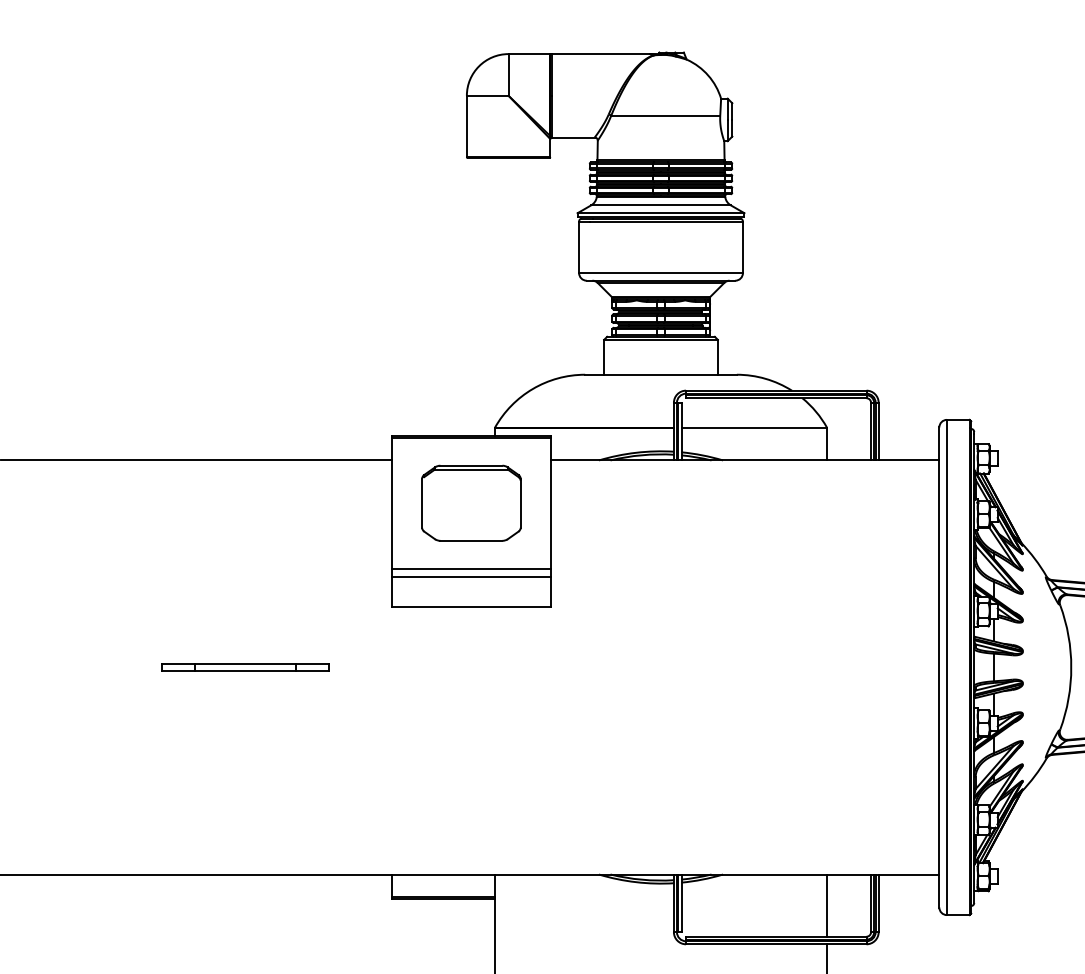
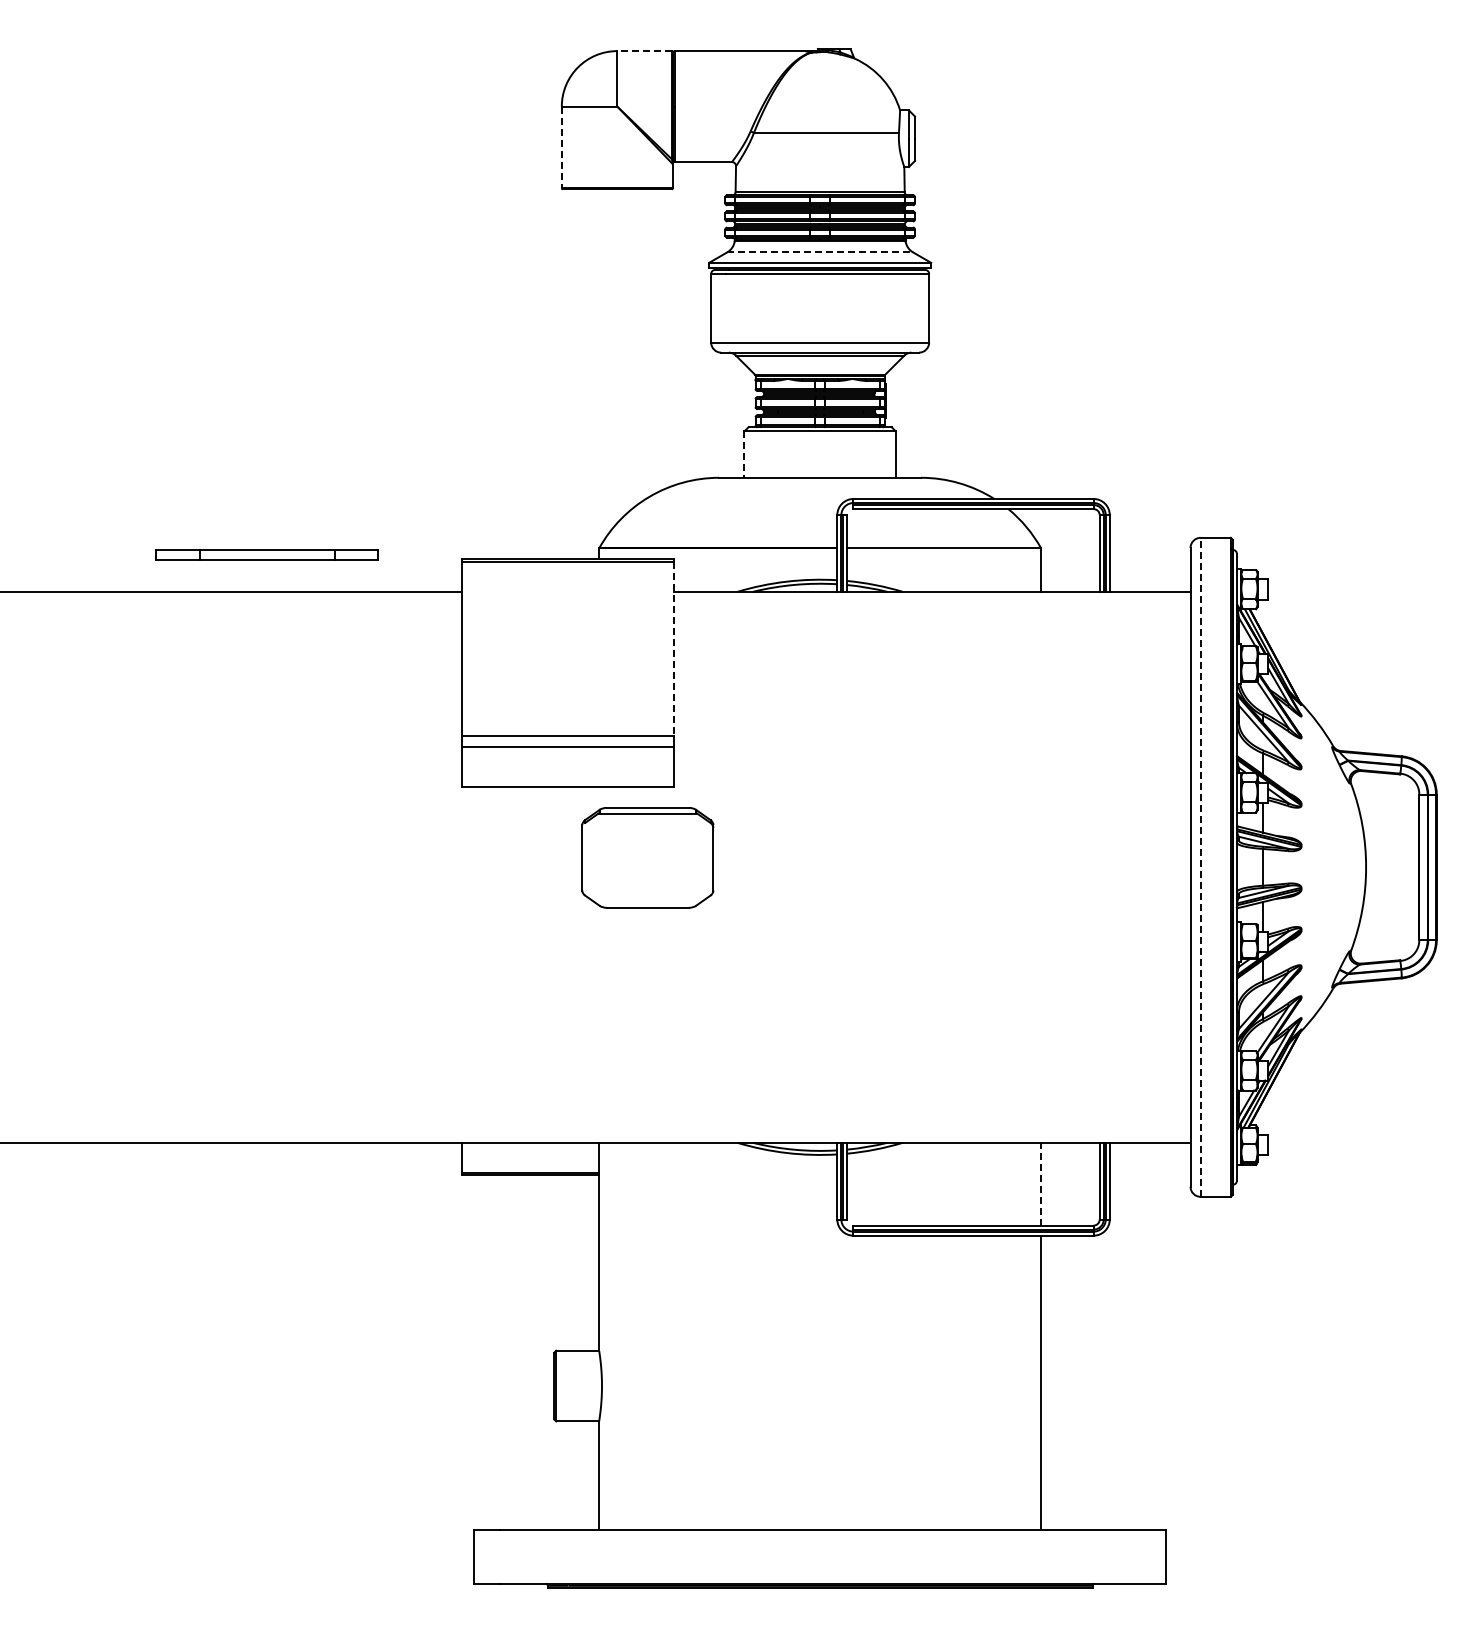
line: (529, 54) -> (644, 51), solid -> dashed
line: (466, 126) -> (561, 147), solid -> dashed
line: (661, 205) -> (820, 252), solid -> dashed
line: (604, 357) -> (744, 455), solid -> dashed
part: (471, 503) -> (647, 857), moved
line: (550, 503) -> (673, 649), solid -> dashed
part: (244, 666) -> (266, 554), moved
line: (946, 666) -> (1200, 866), solid -> dashed
line: (827, 905) -> (1041, 1183), solid -> dashed

